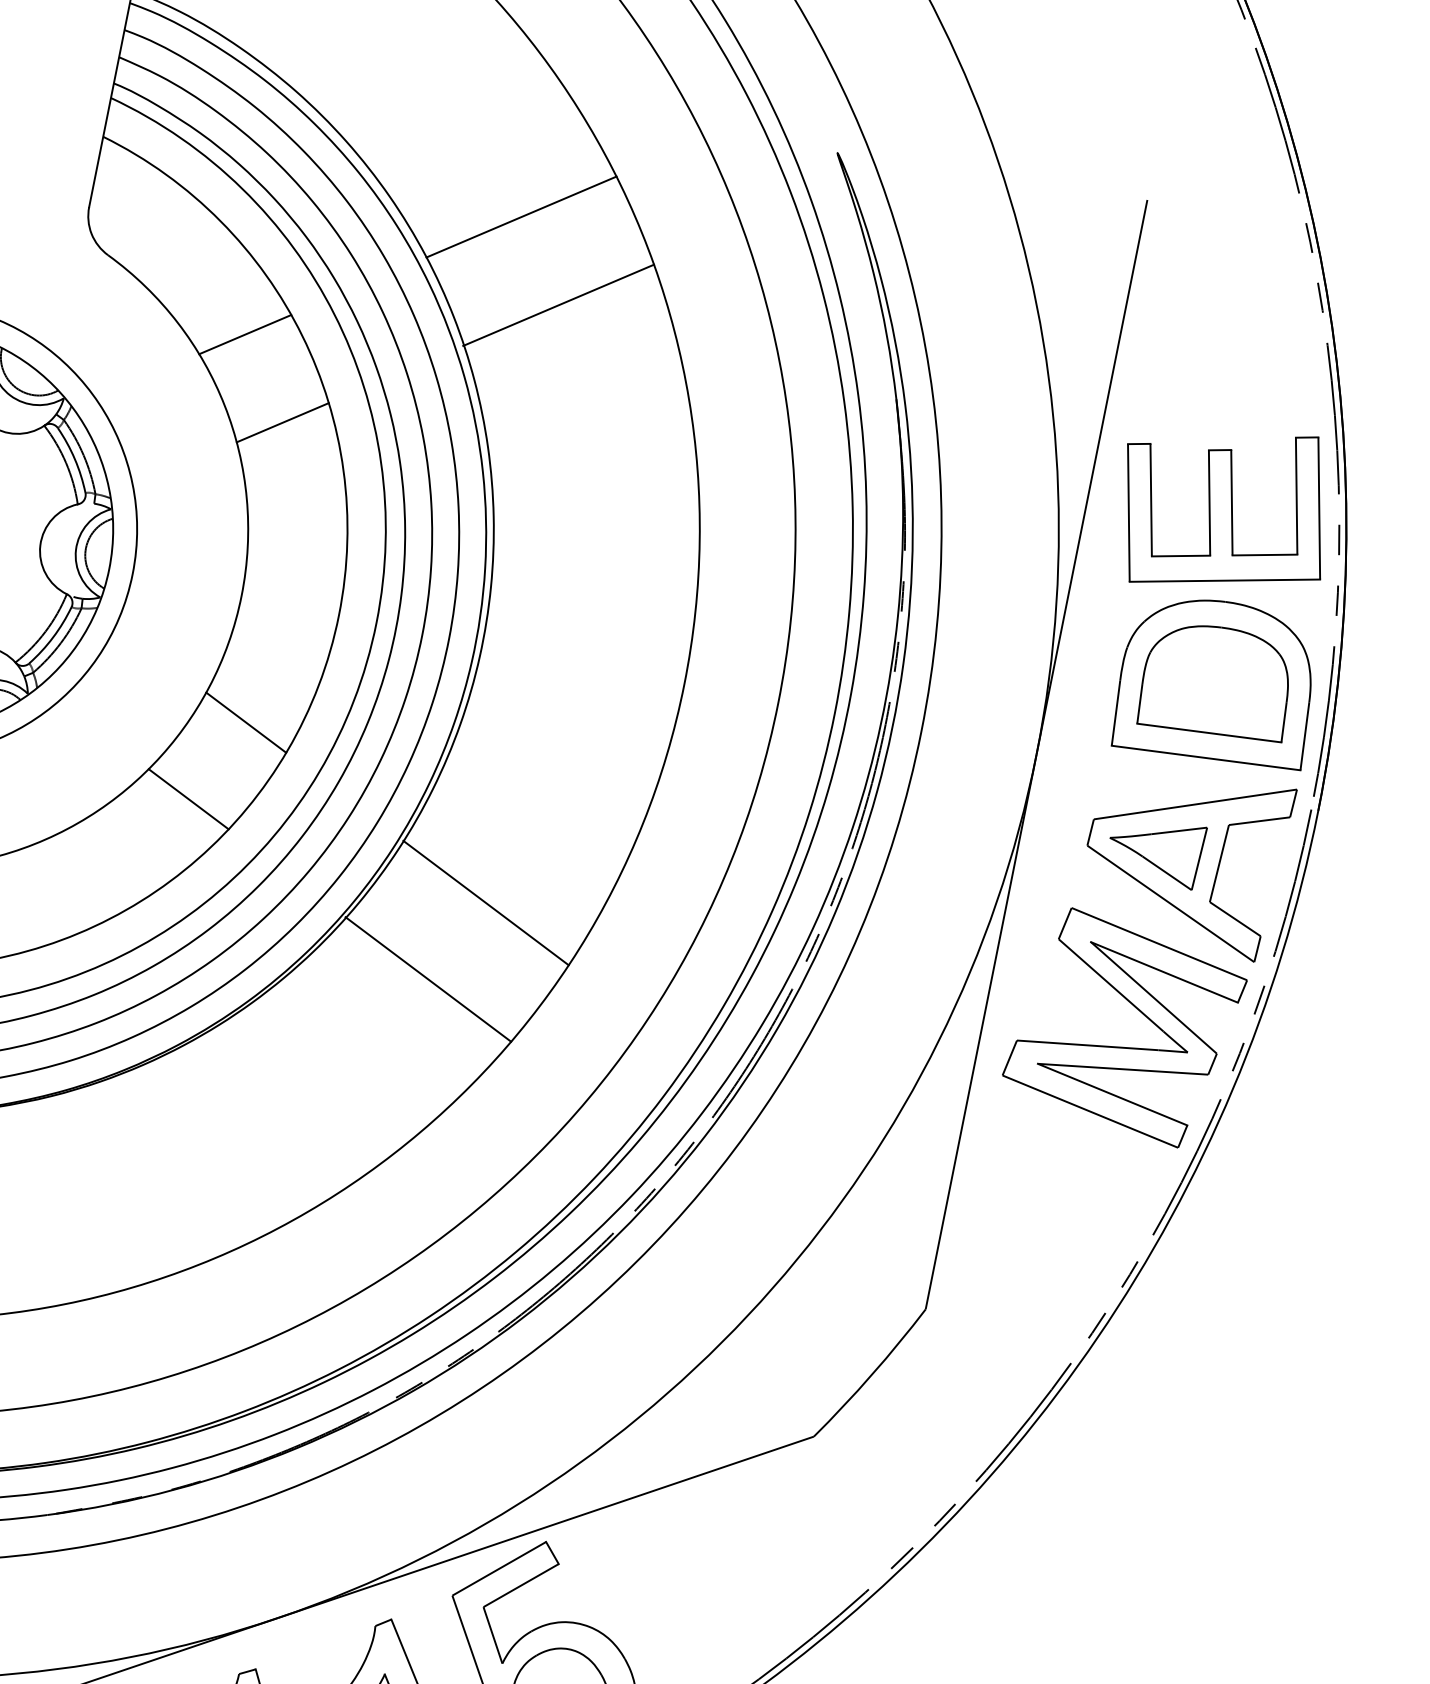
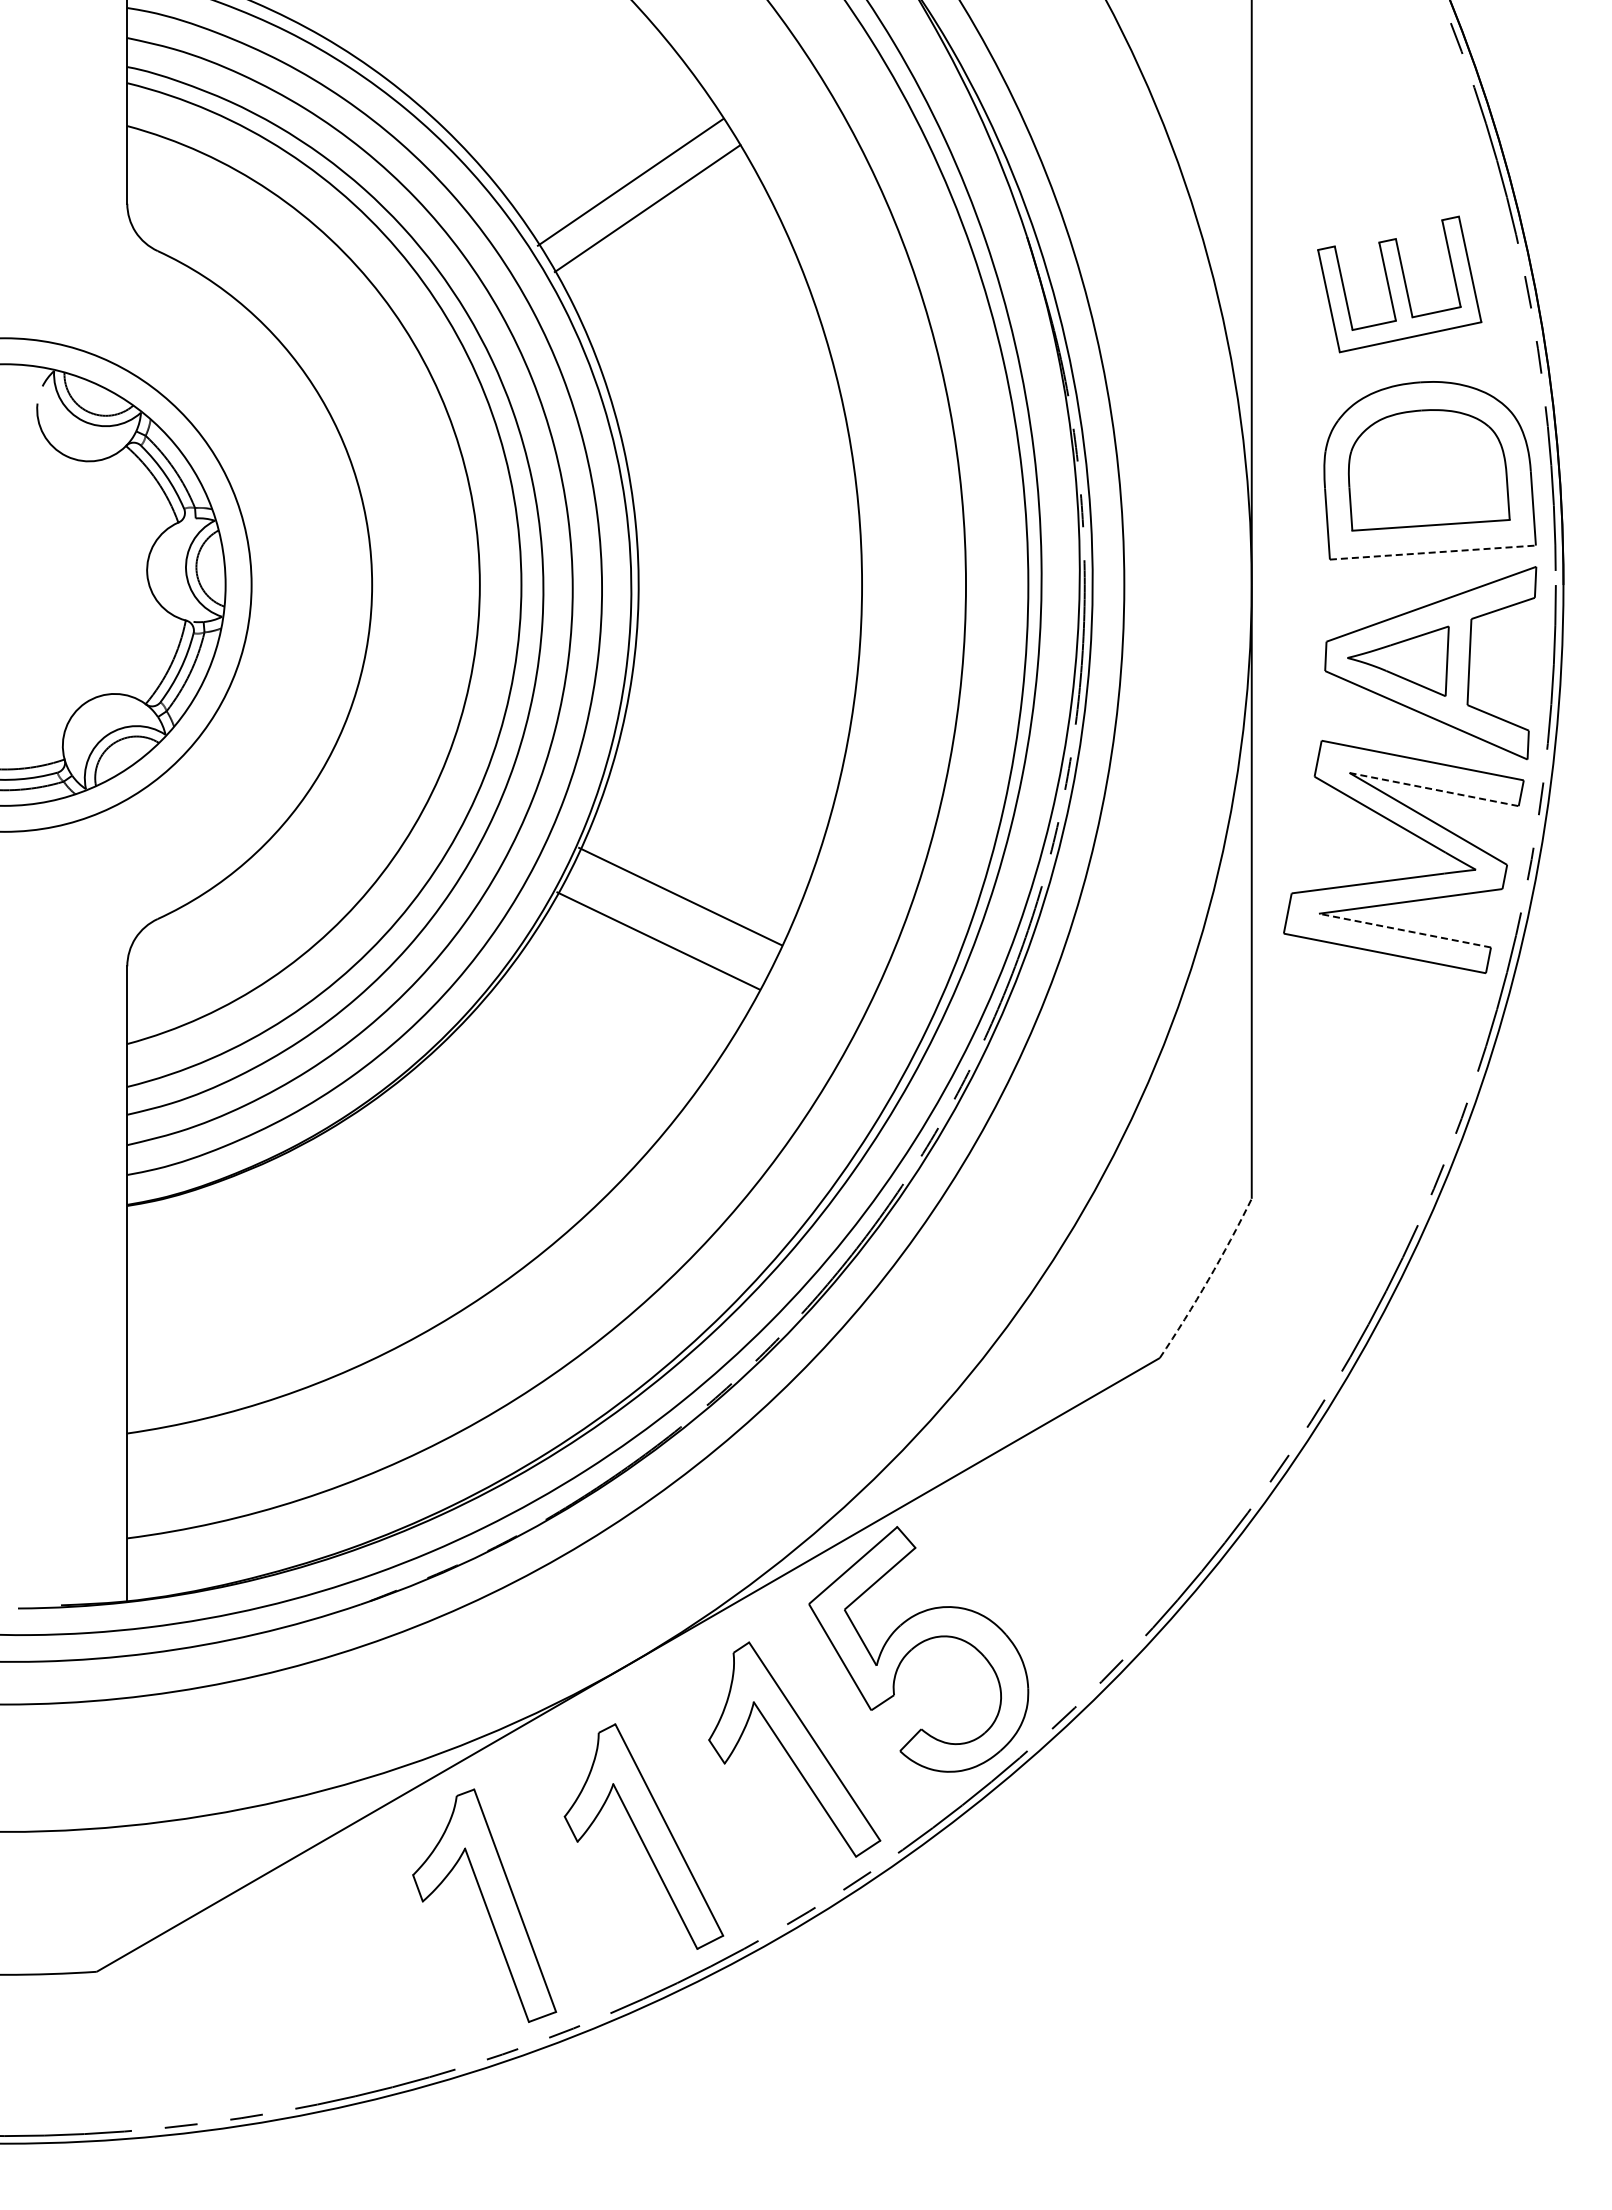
line: (520, 216) -> (629, 182), moved
line: (245, 333) -> (320, 305), removed
line: (282, 422) -> (378, 391), removed
part: (1224, 509) -> (1399, 284), size x0.7
line: (246, 722) -> (404, 718), removed
line: (1206, 758) -> (1433, 552), solid -> dashed
line: (189, 799) -> (359, 812), removed
line: (486, 902) -> (658, 940), moved
line: (1164, 972) -> (1434, 789), solid -> dashed
line: (428, 979) -> (680, 896), moved
line: (1112, 1094) -> (1404, 930), solid -> dashed
arc: (872, 1374) -> (1208, 1279), solid -> dashed

